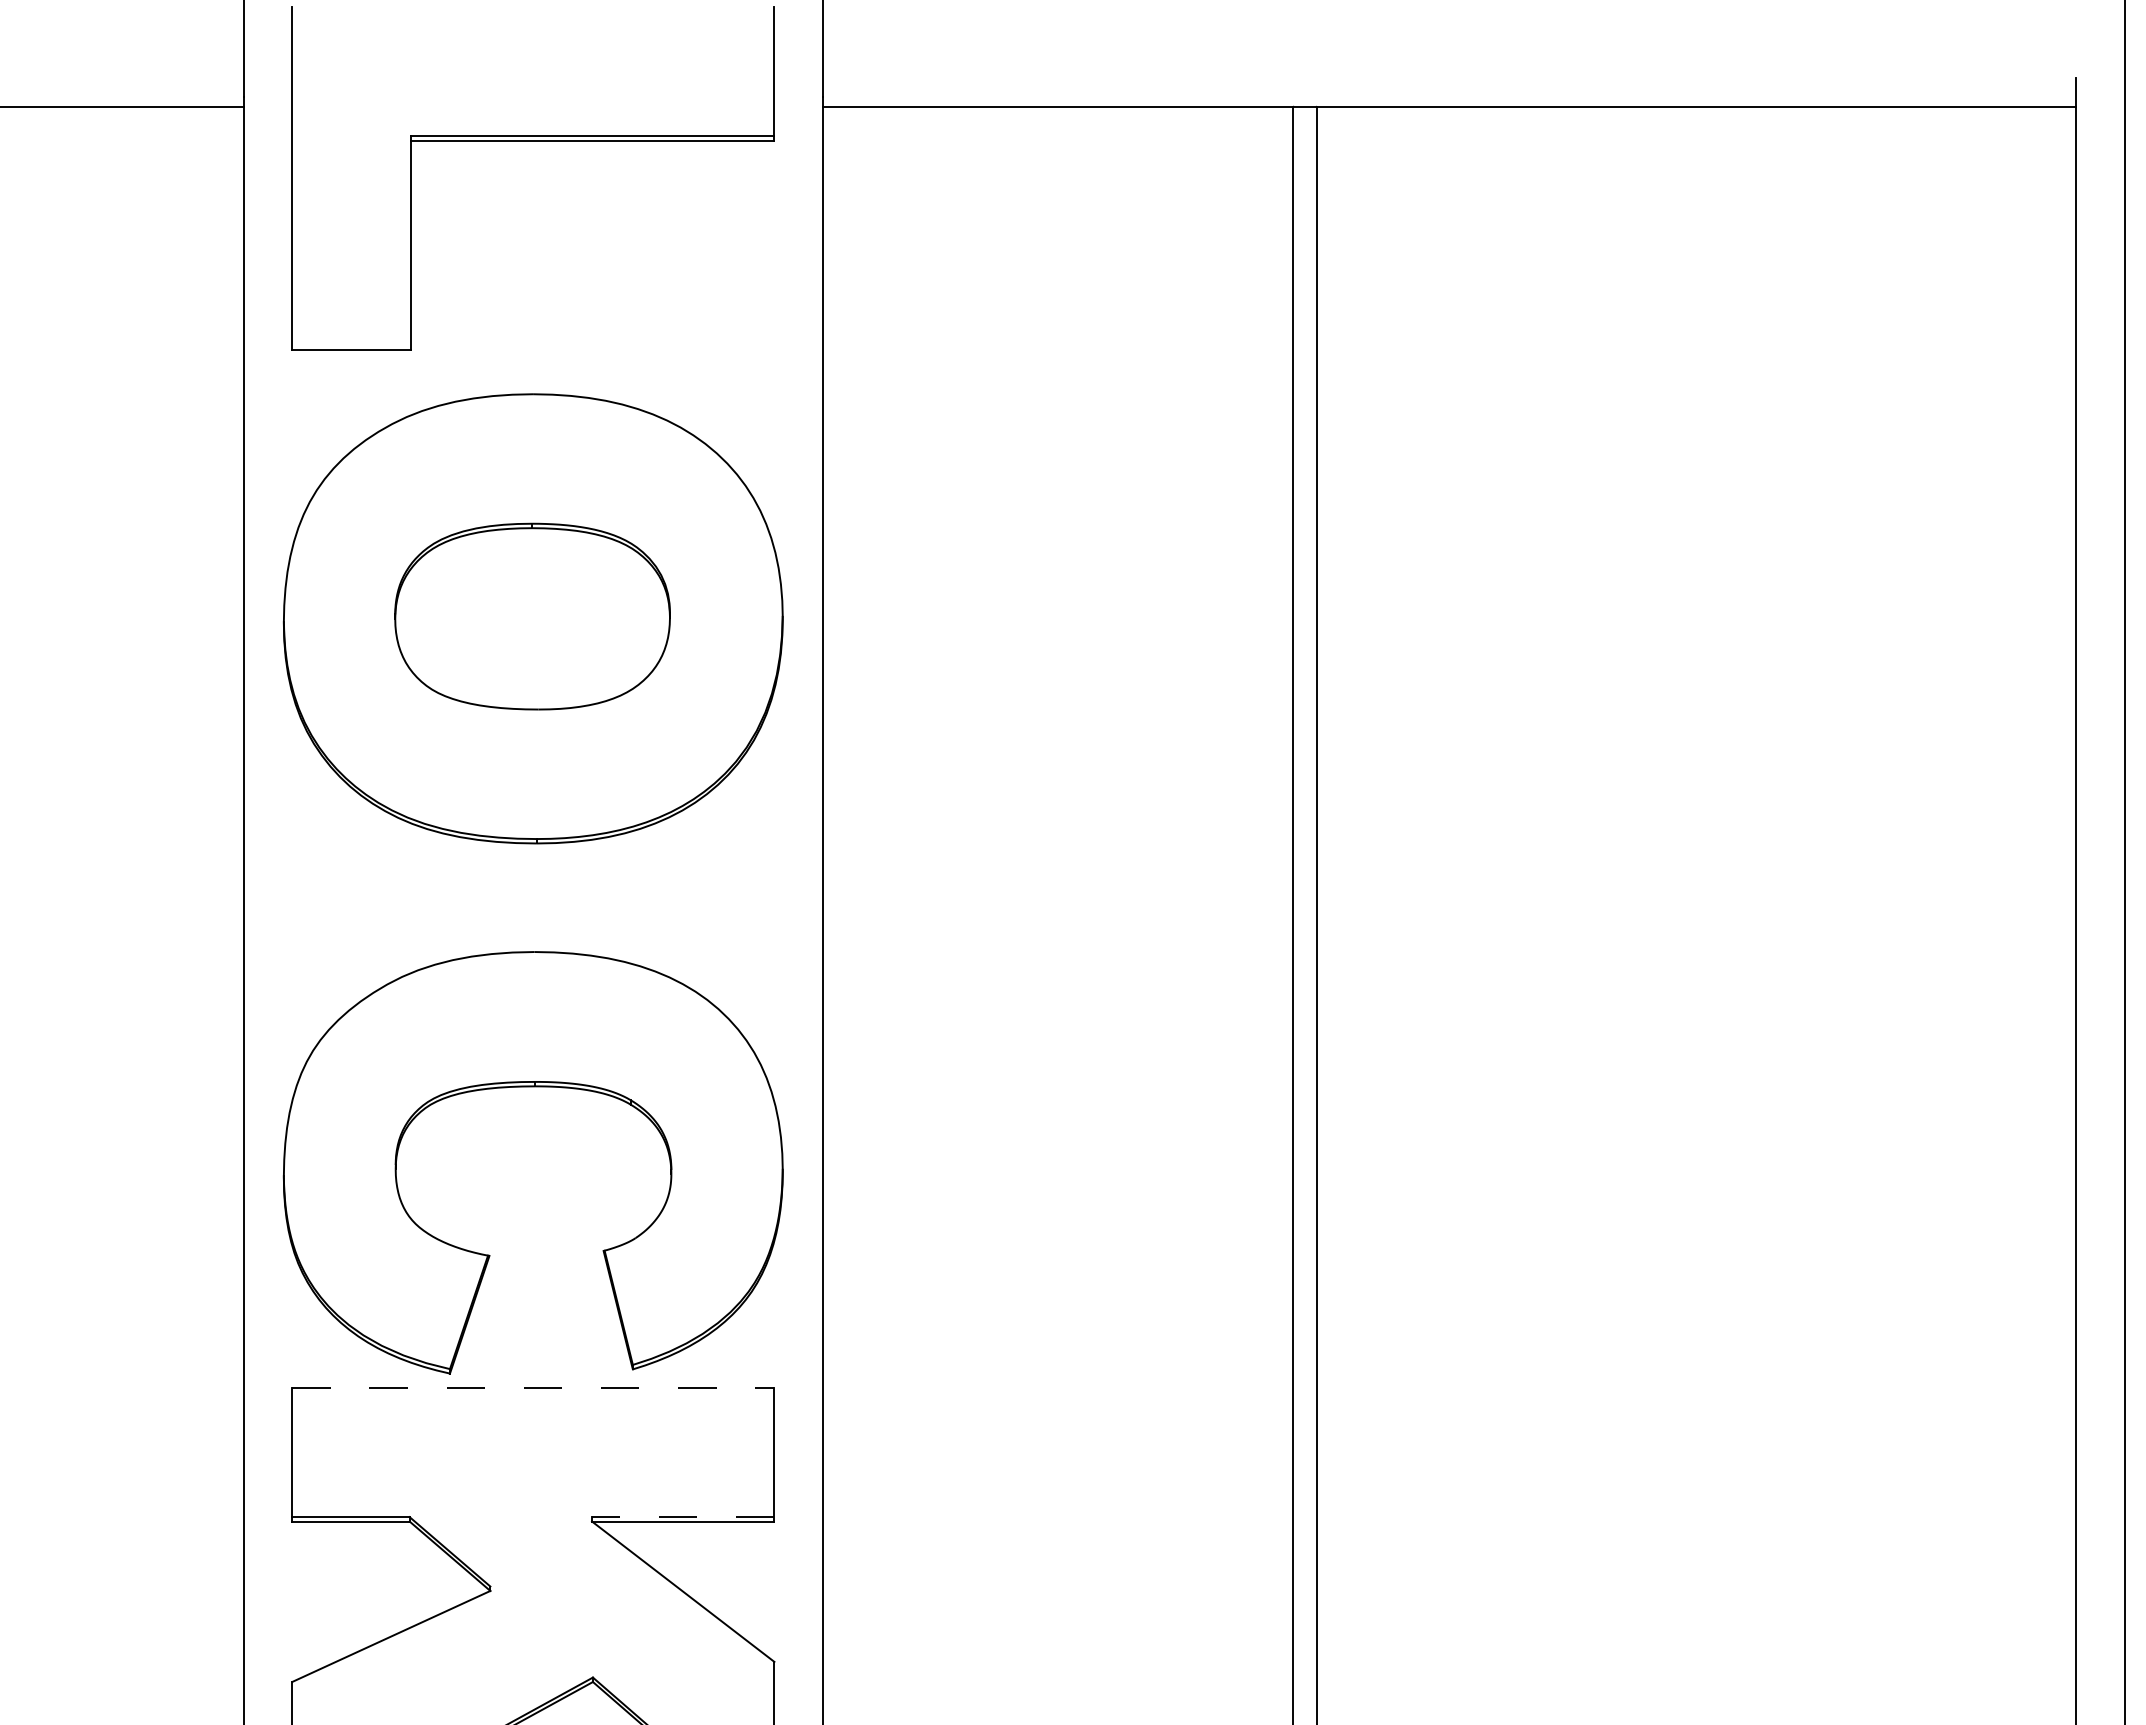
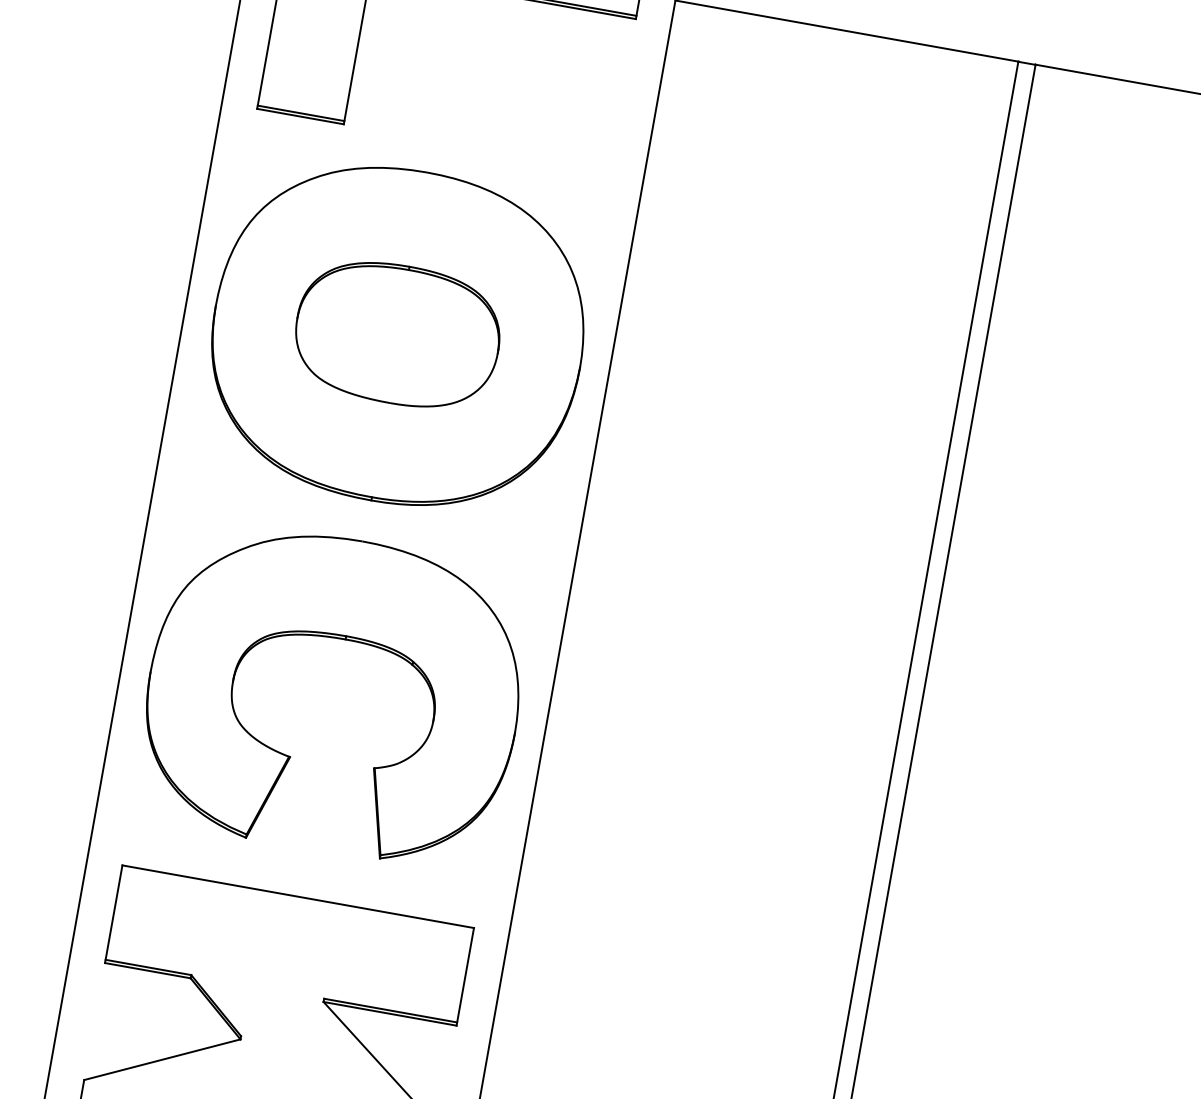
line: (351, 345) -> (300, 113), added
part: (532, 1087) -> (343, 639), moved
line: (533, 1387) -> (298, 896), dashed -> solid
line: (682, 1517) -> (390, 1010), dashed -> solid

